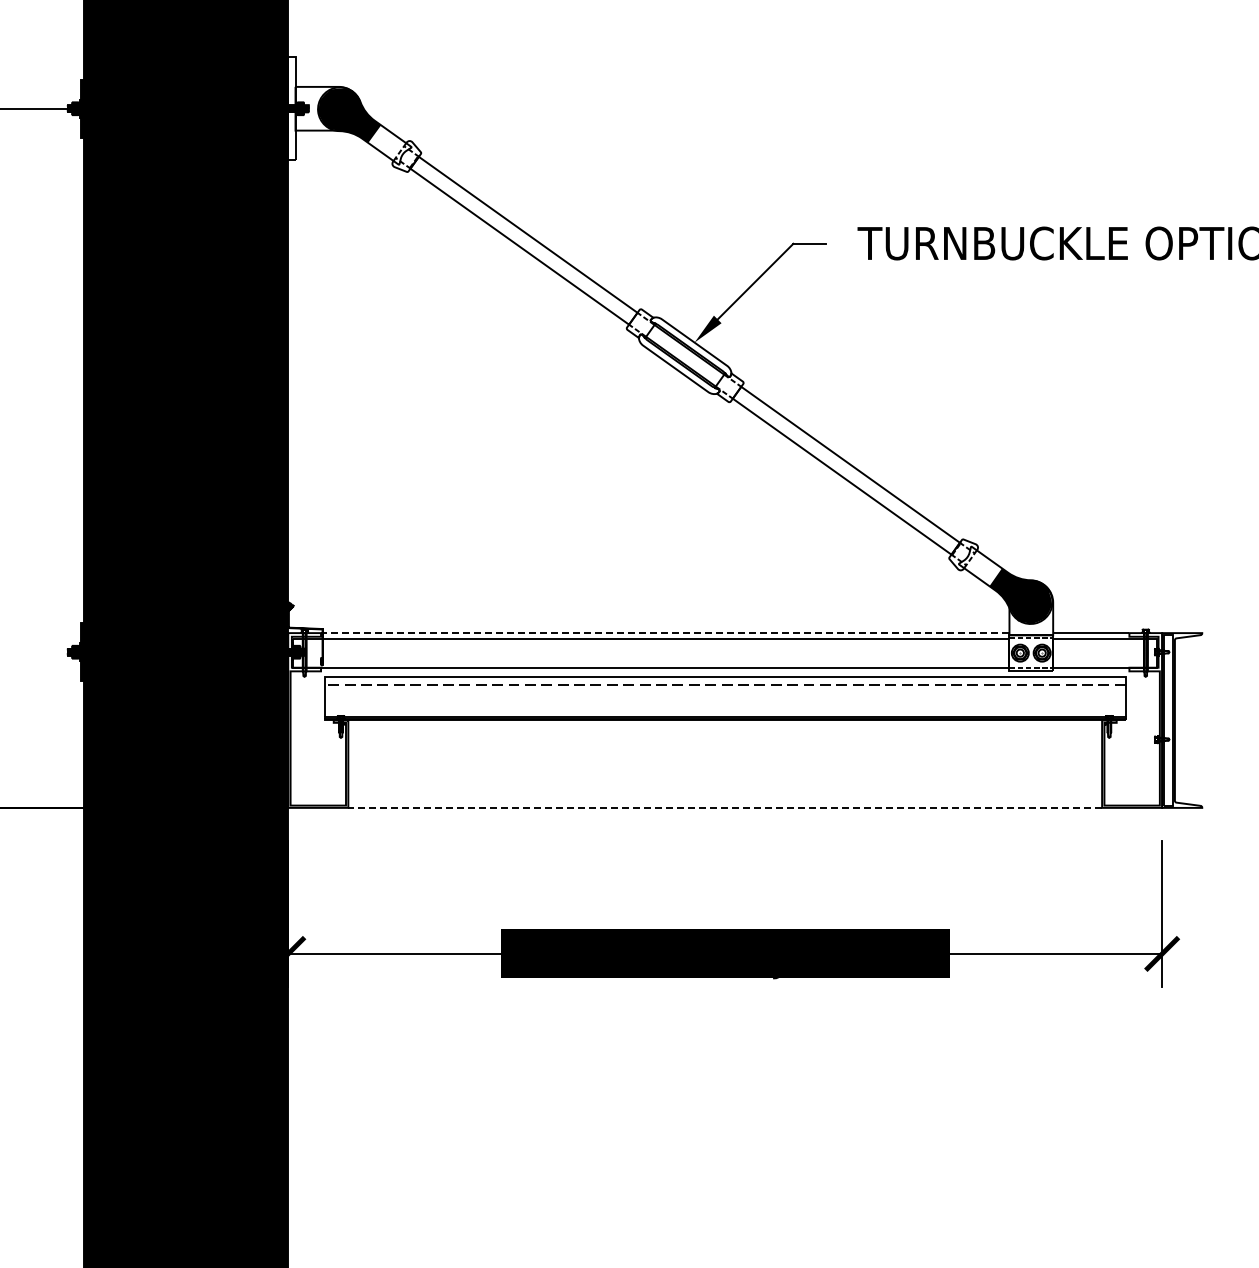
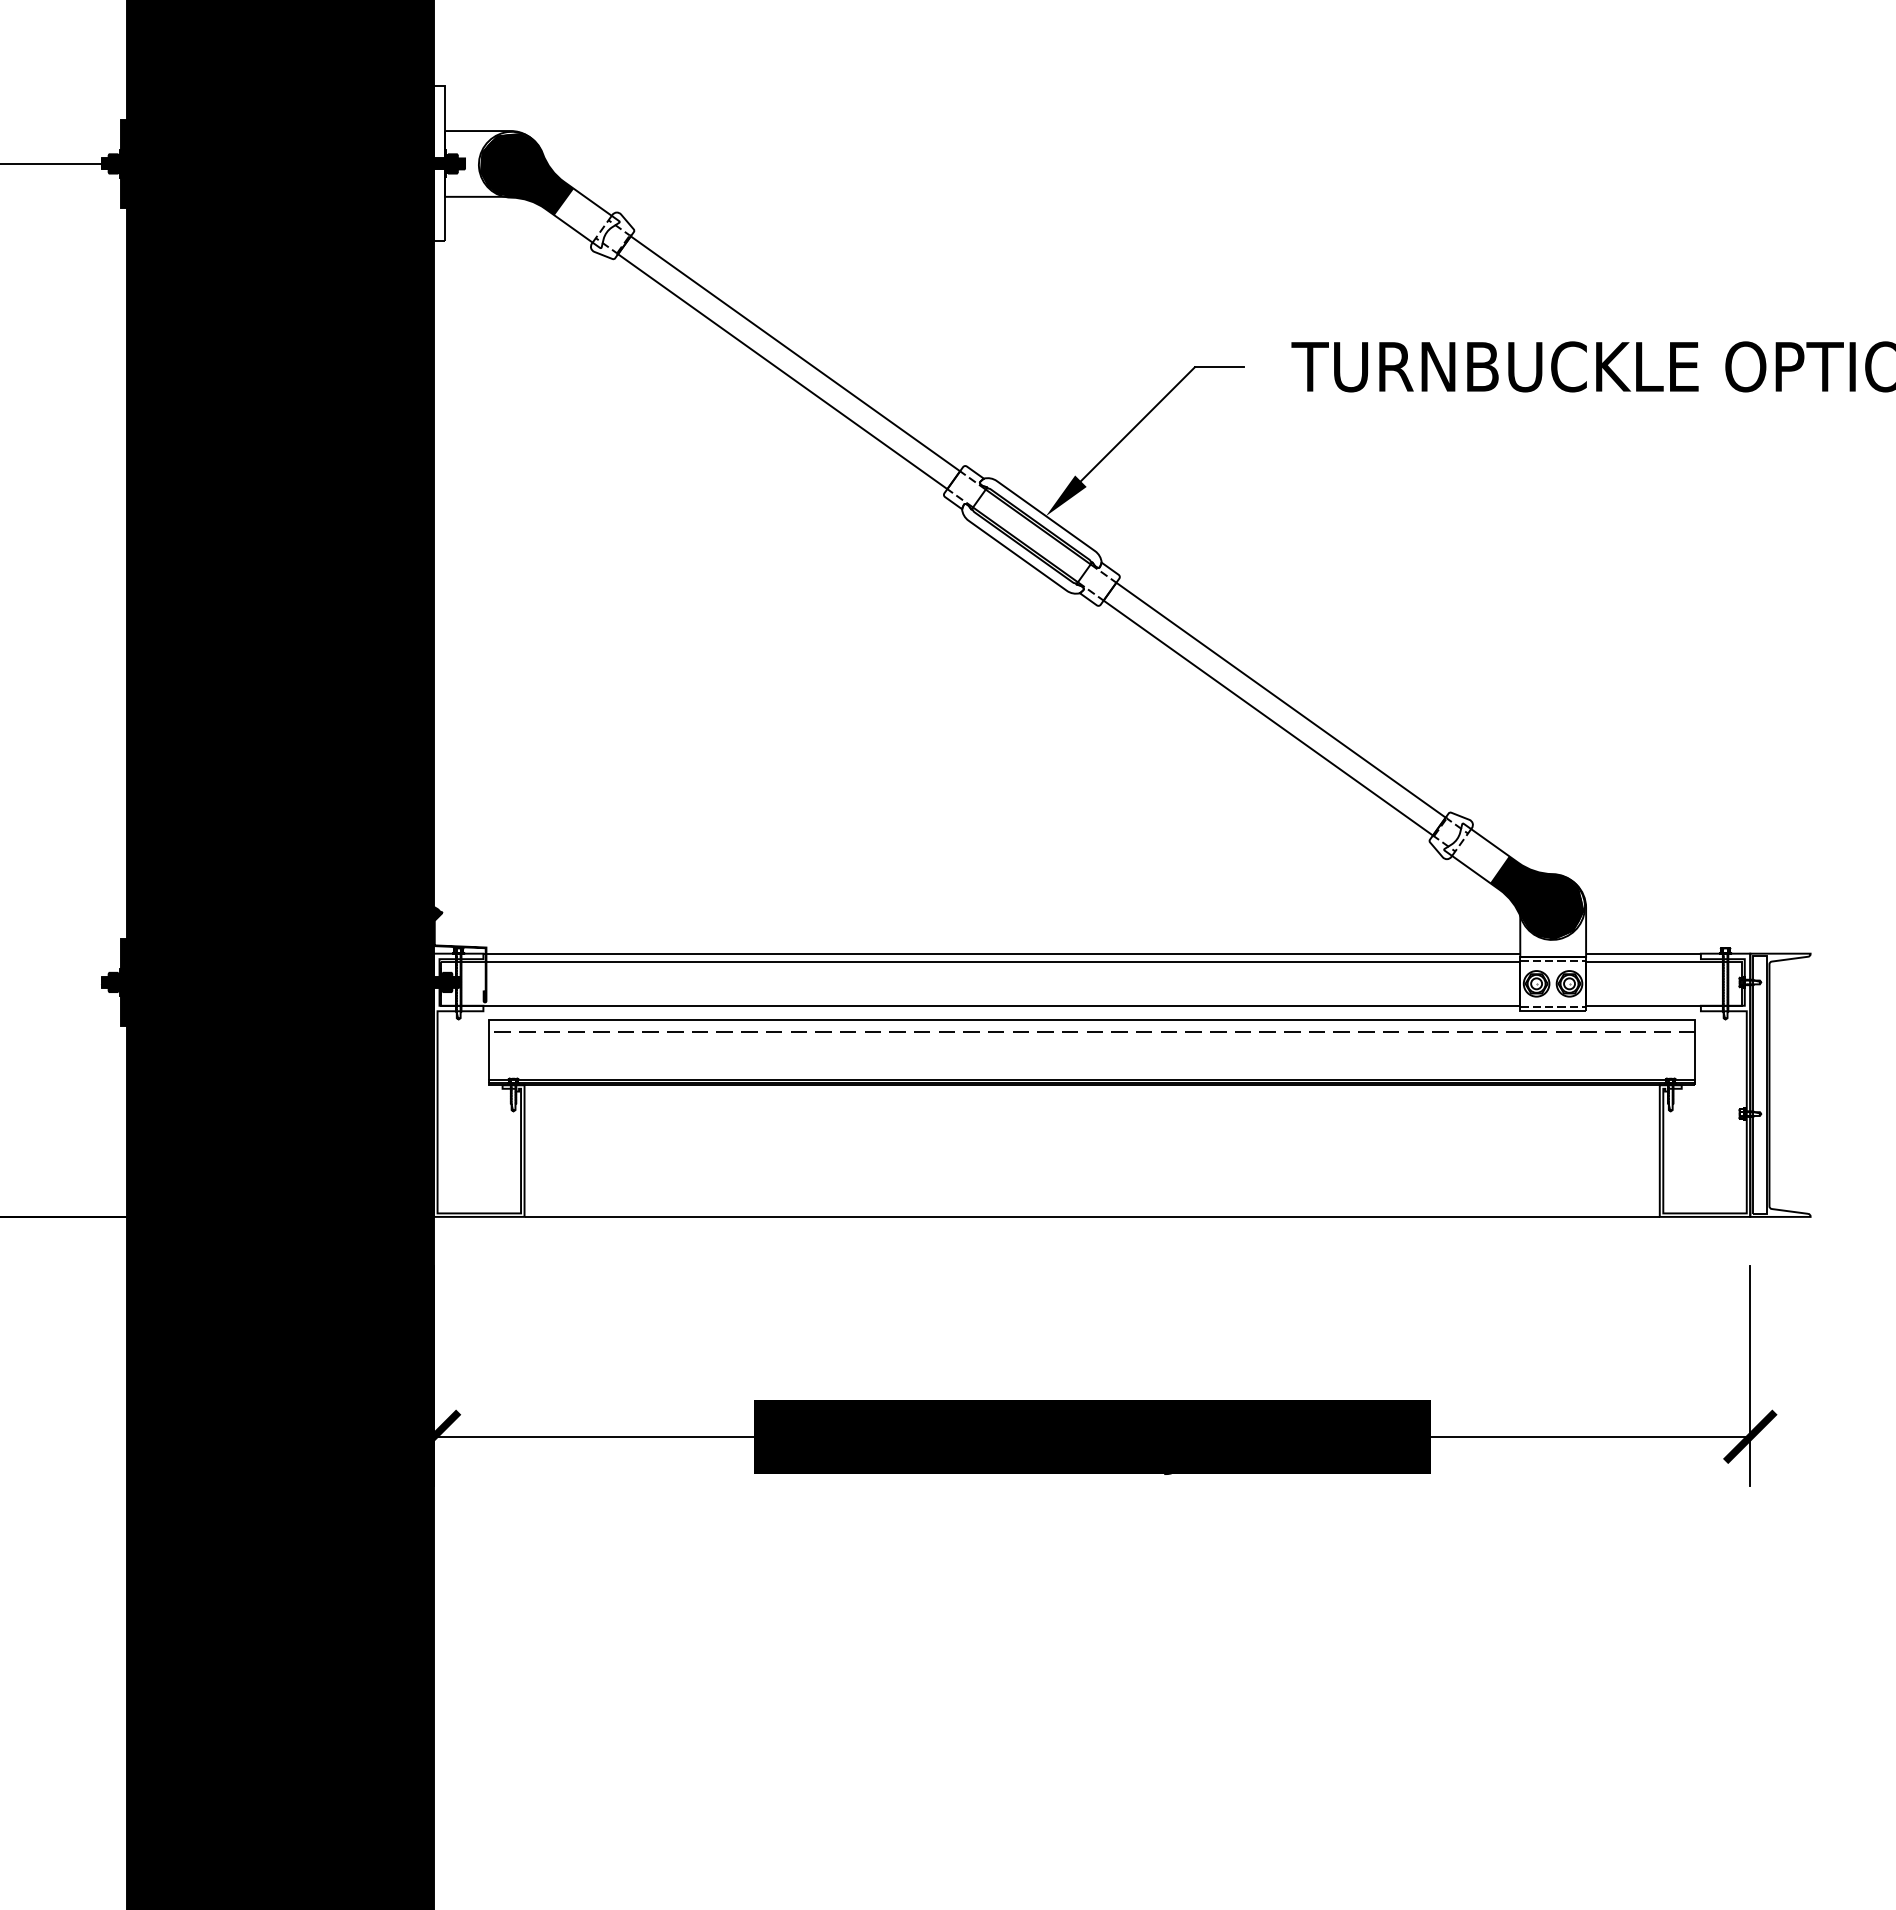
line: (664, 633) -> (1000, 954), dashed -> solid
line: (725, 807) -> (1092, 1216), dashed -> solid

